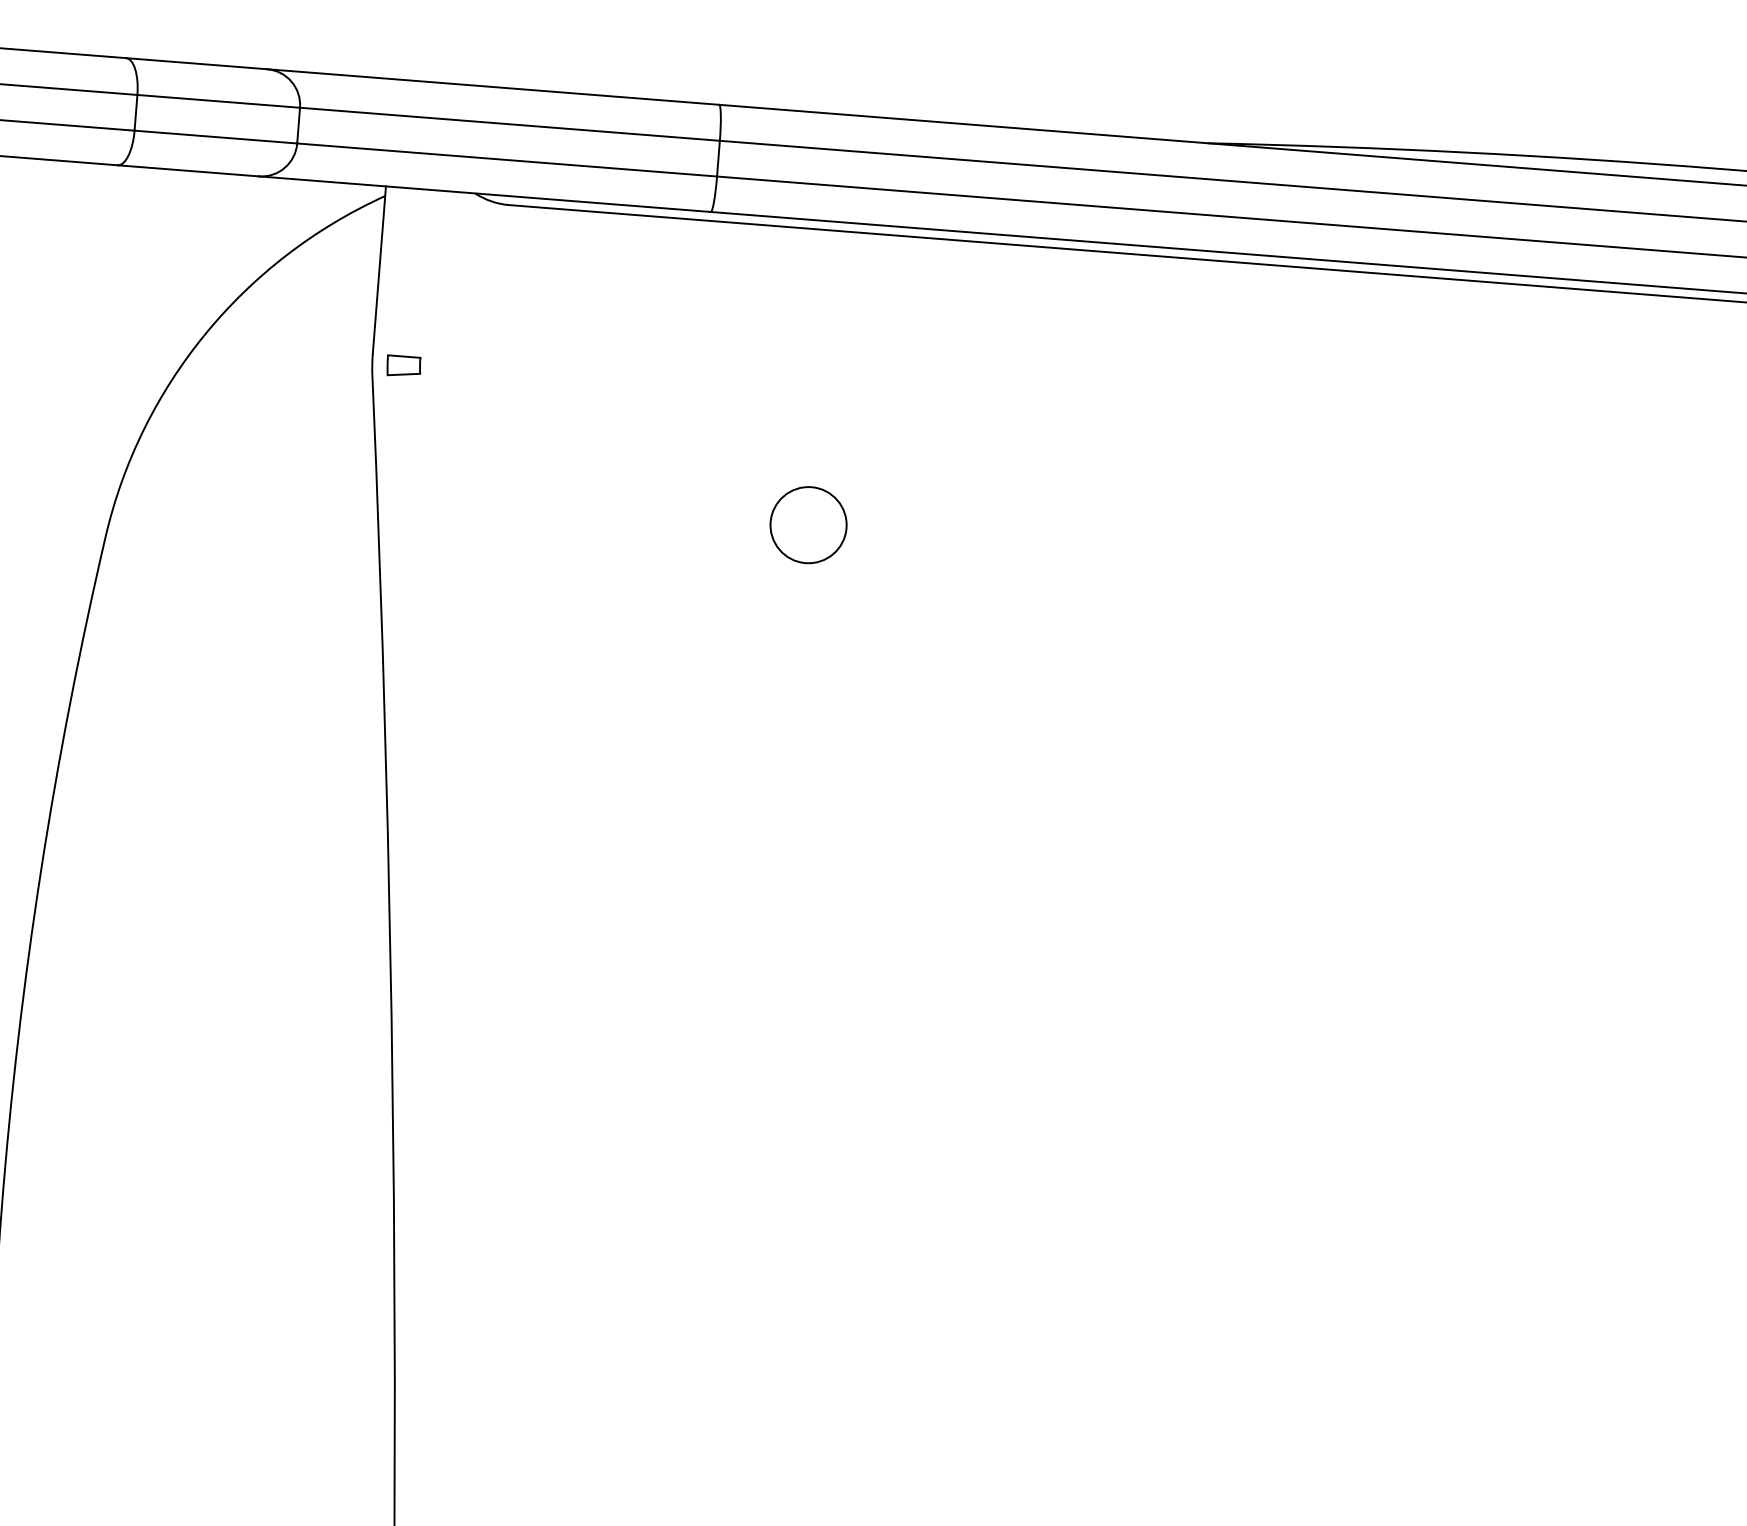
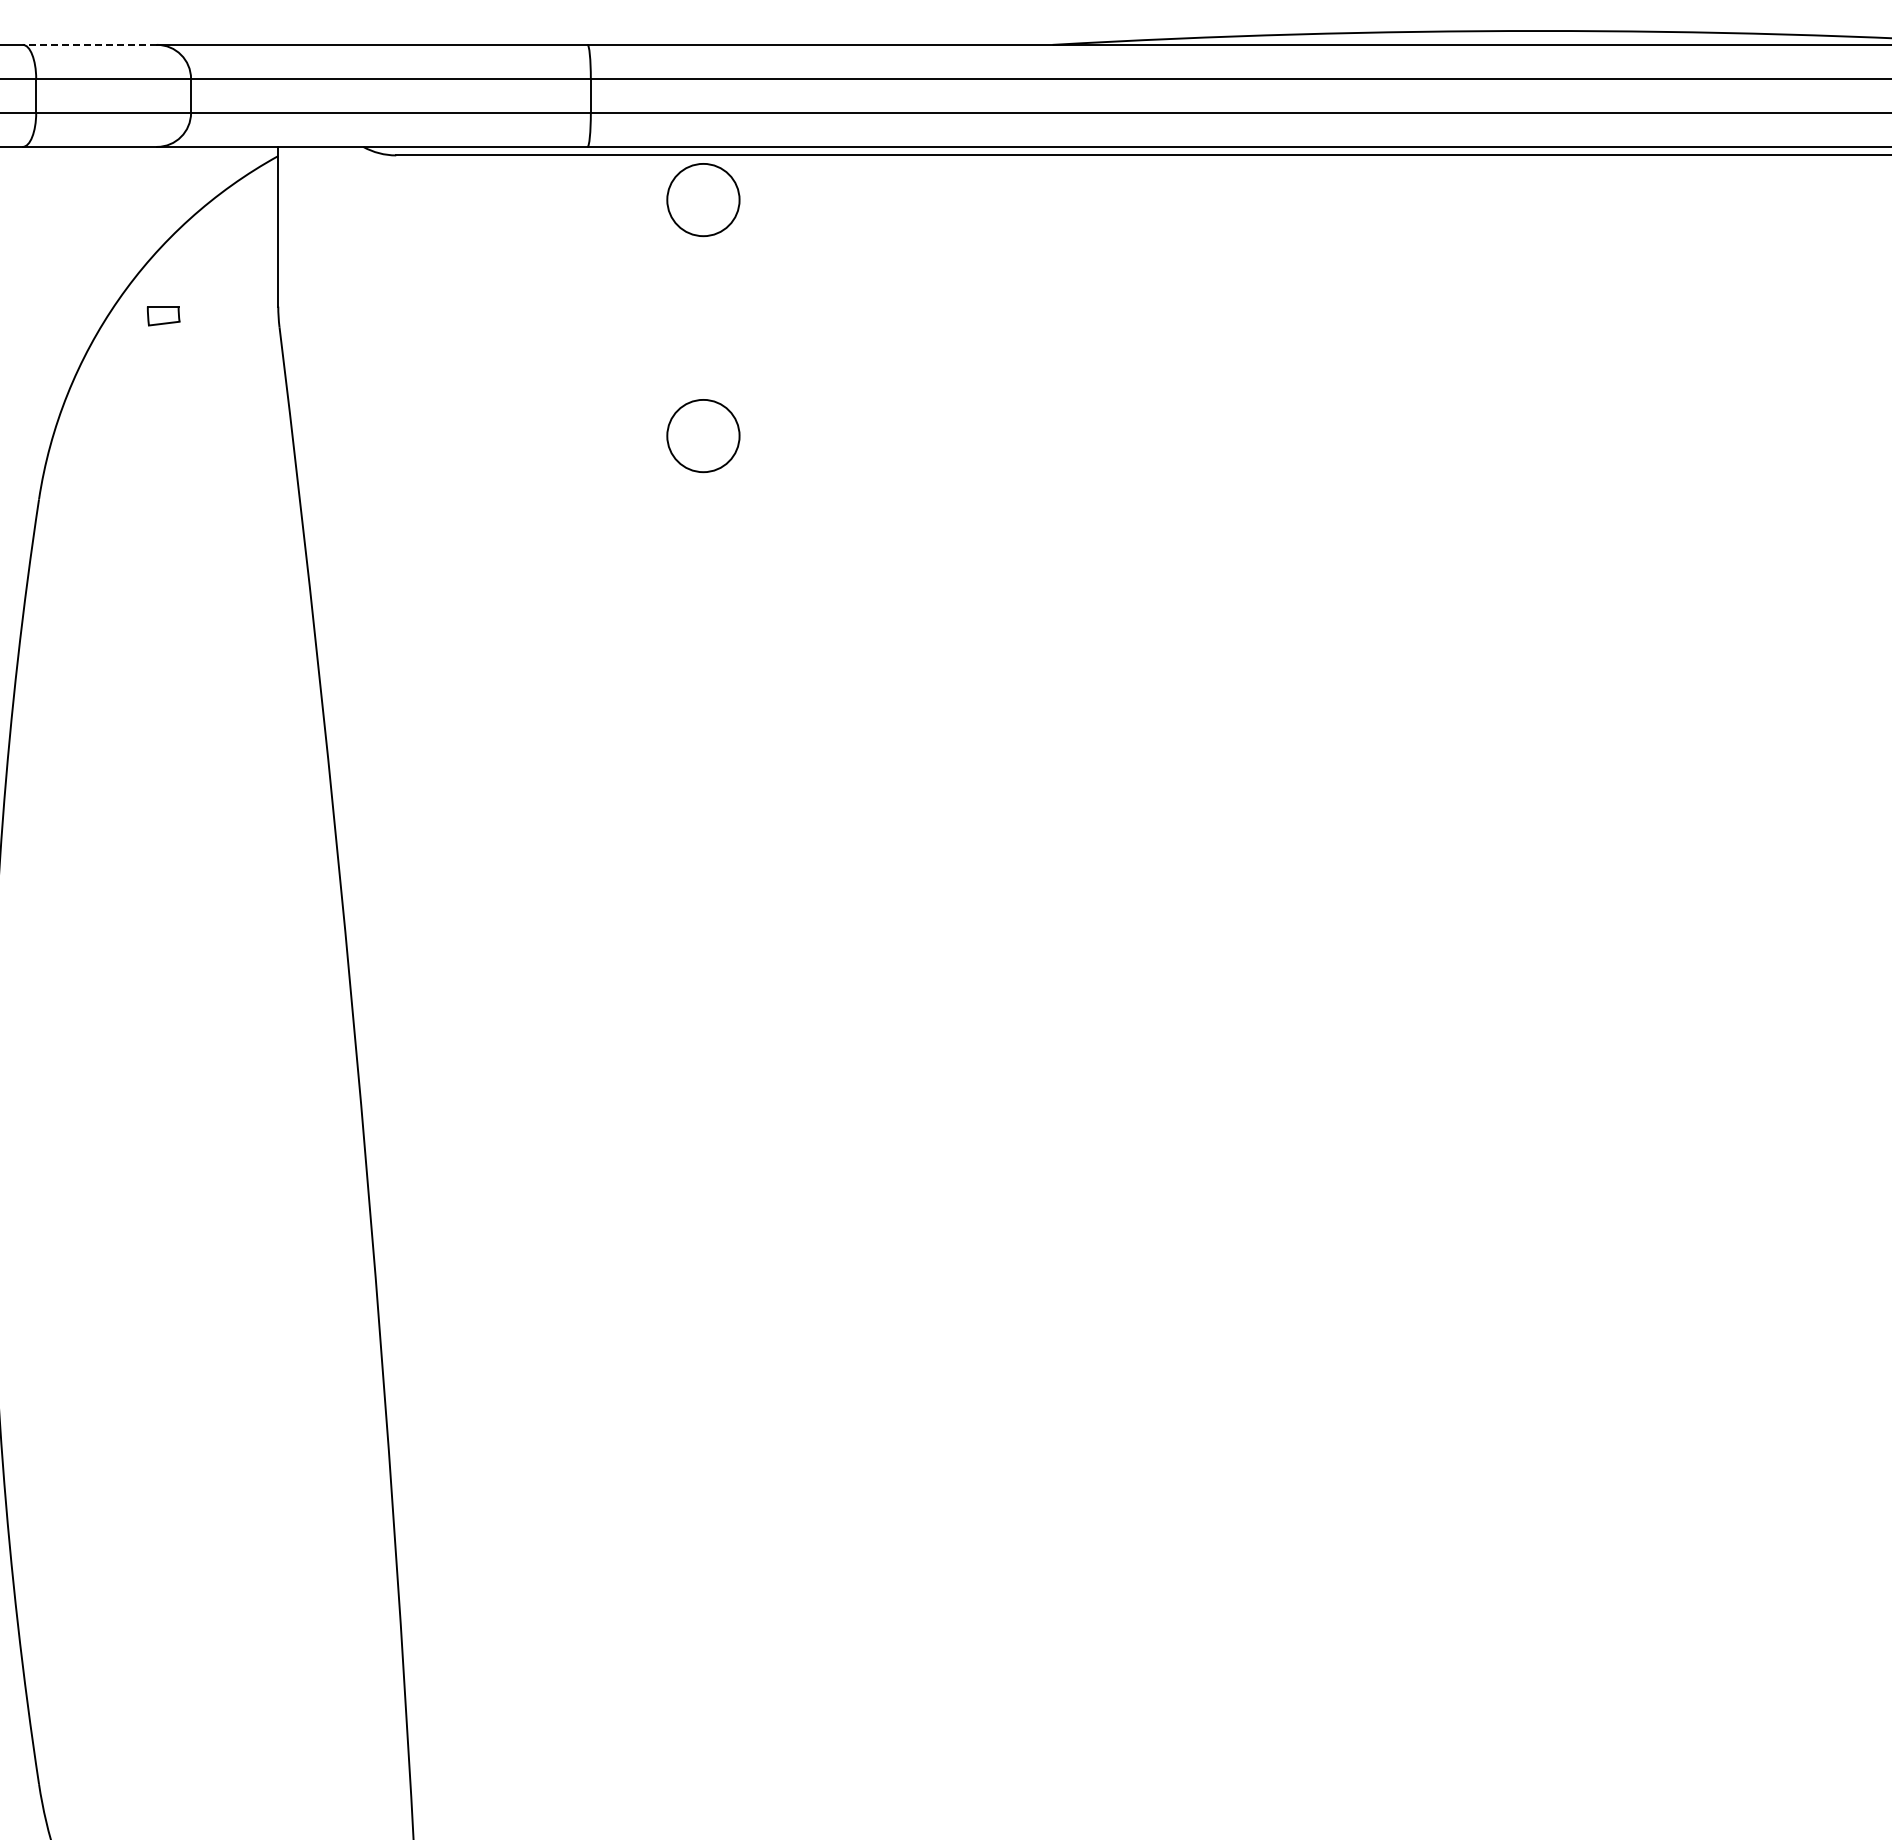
line: (196, 63) -> (89, 44), solid -> dashed
circle: (828, 277) -> (703, 200), added
part: (403, 366) -> (163, 316), moved

